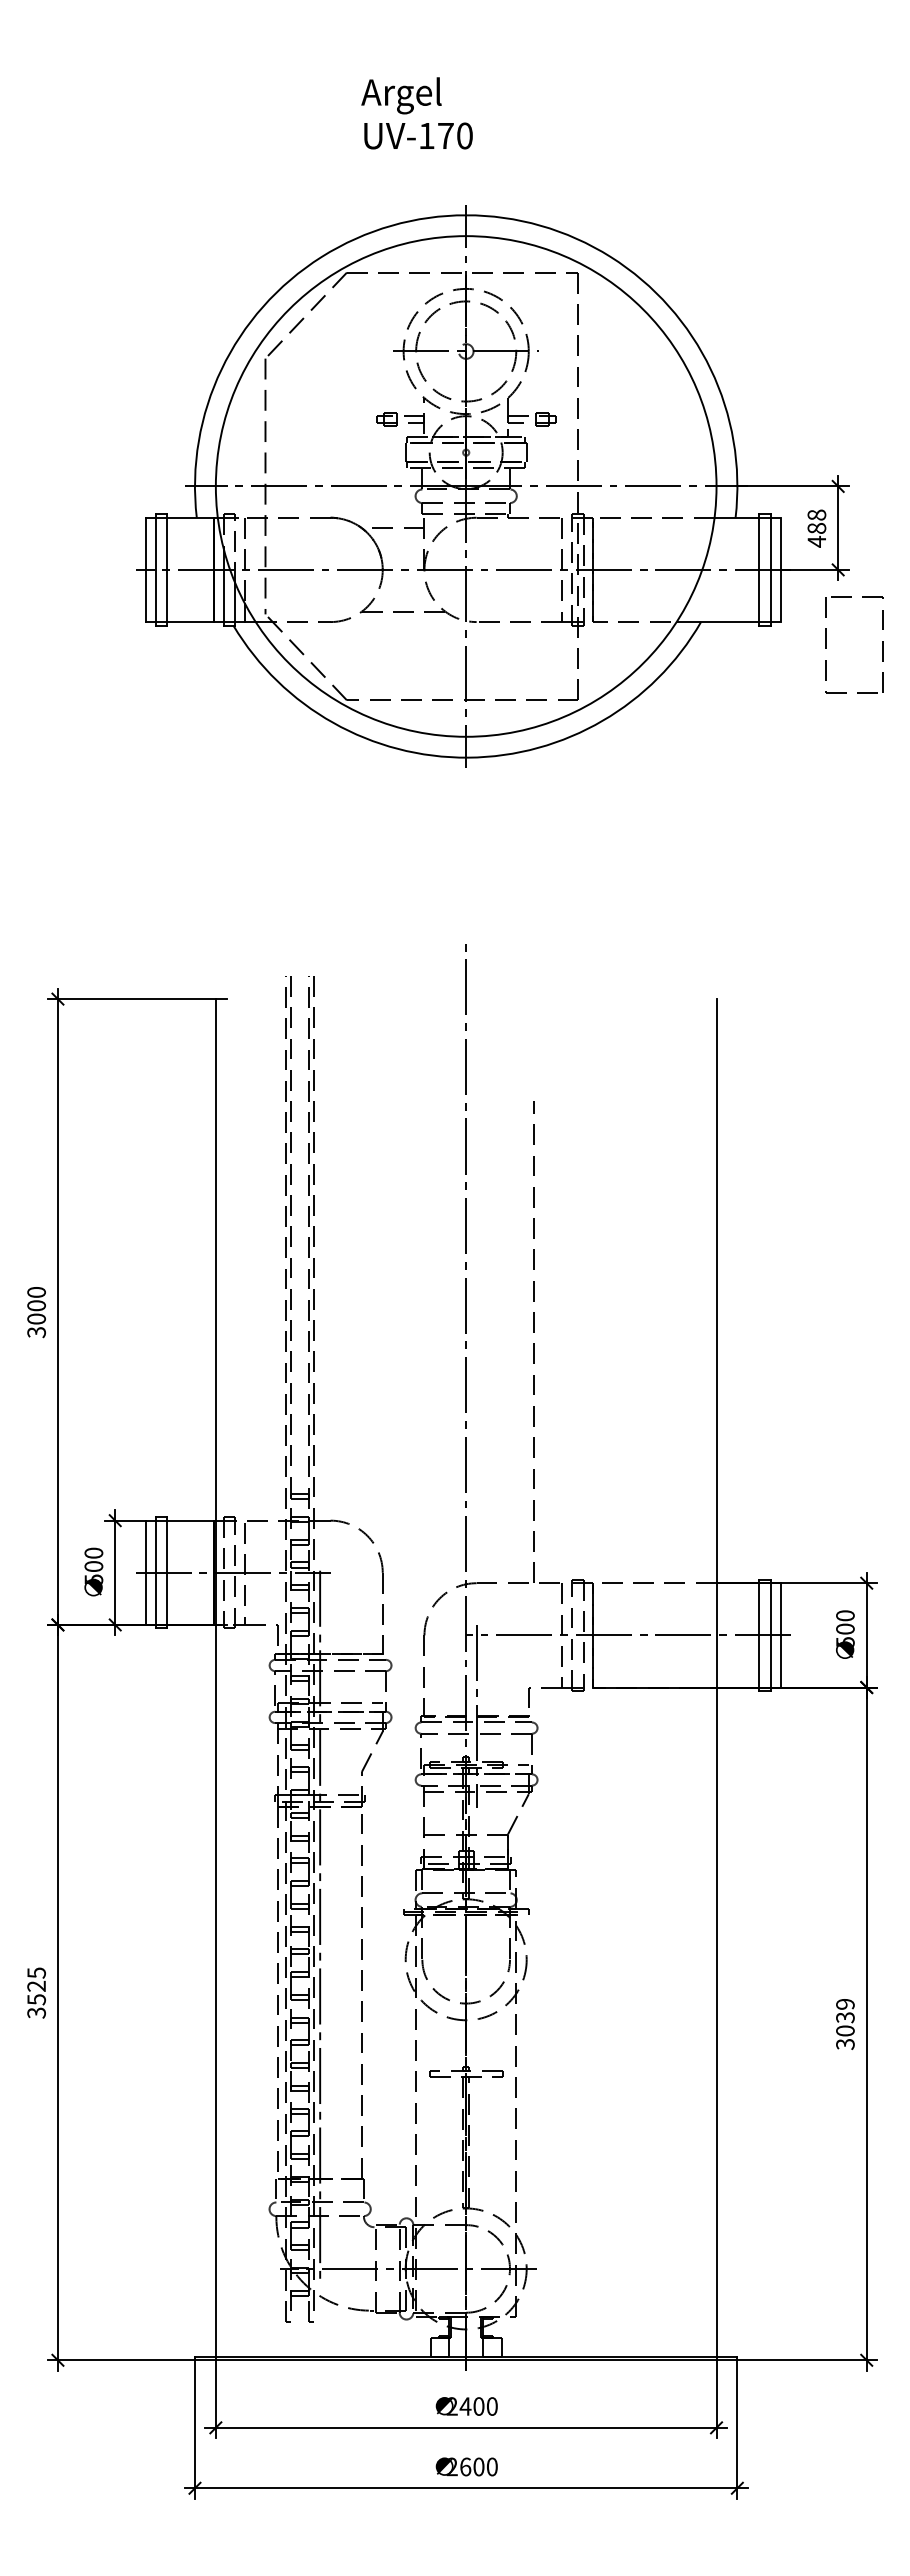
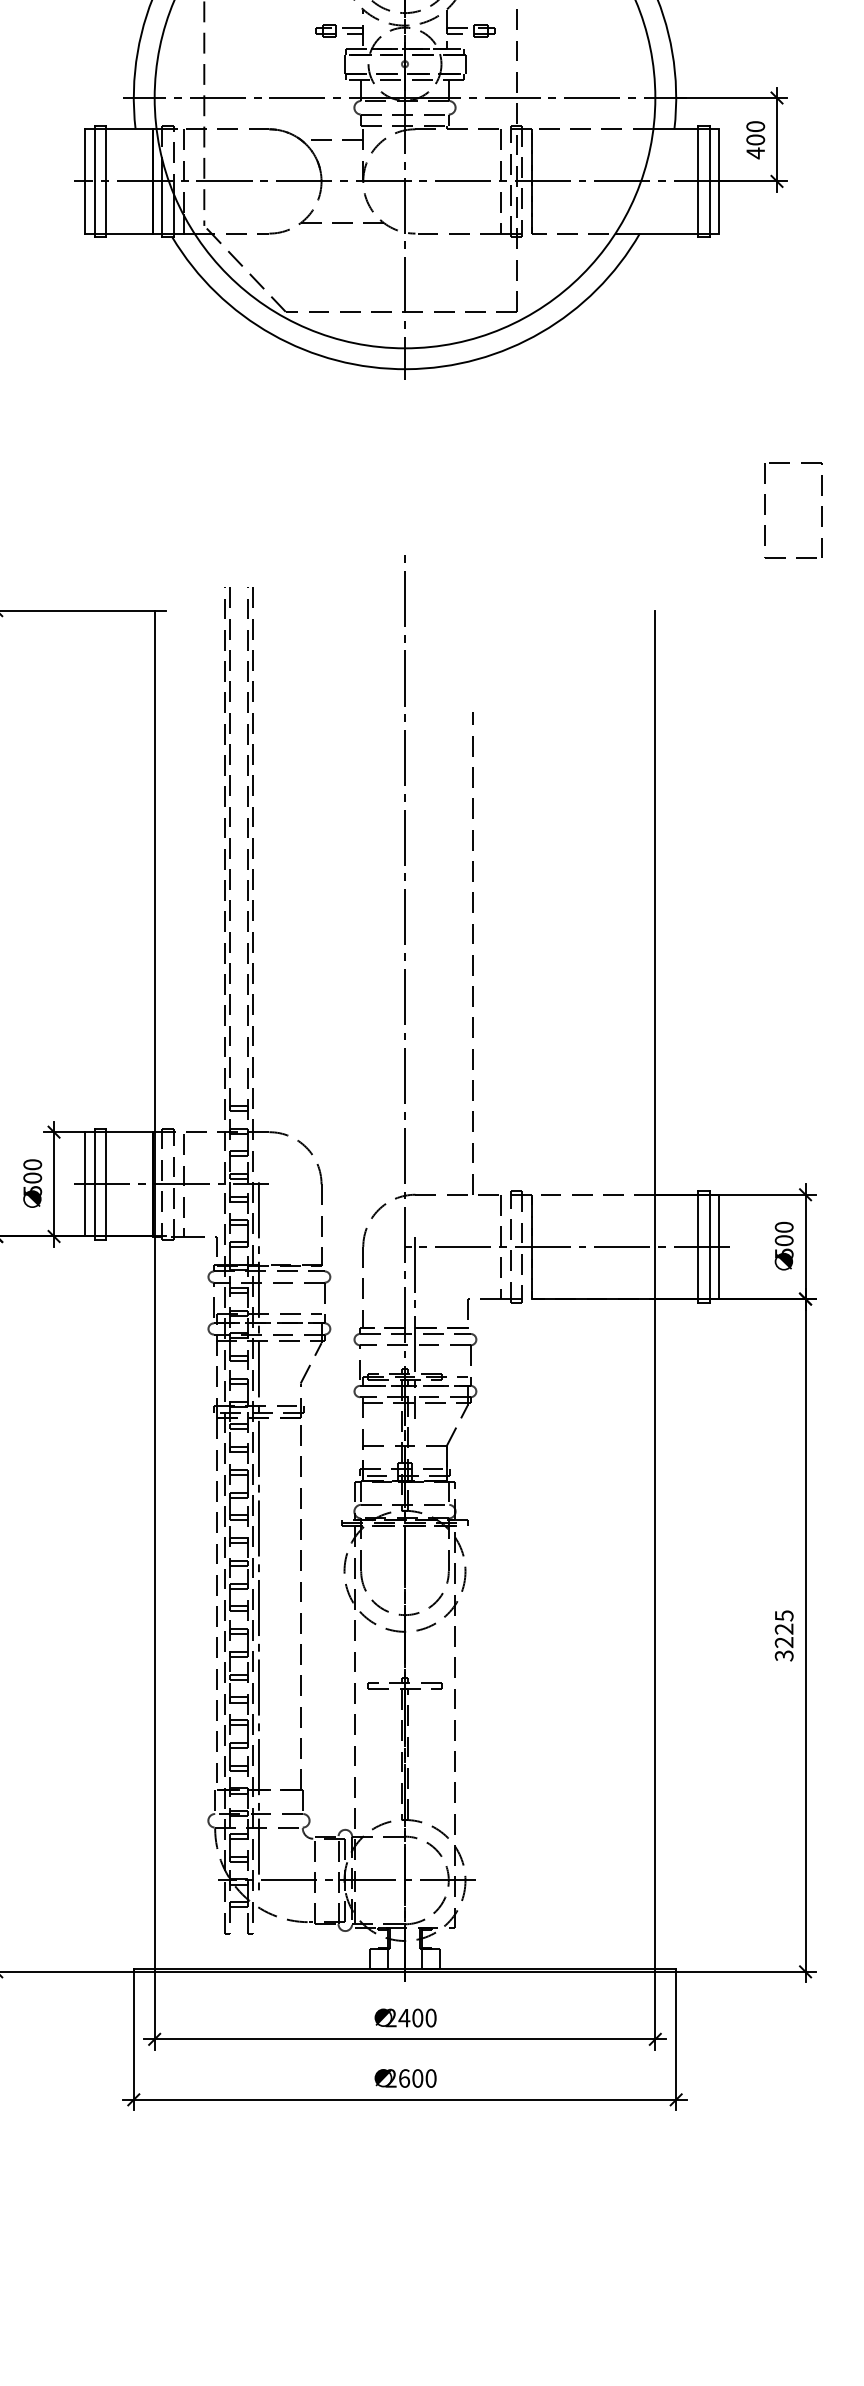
text: (816, 521) -> (755, 133), 488 -> 400
part: (826, 644) -> (765, 510), moved
text: (845, 2017) -> (784, 1629), 3039 -> 3225

